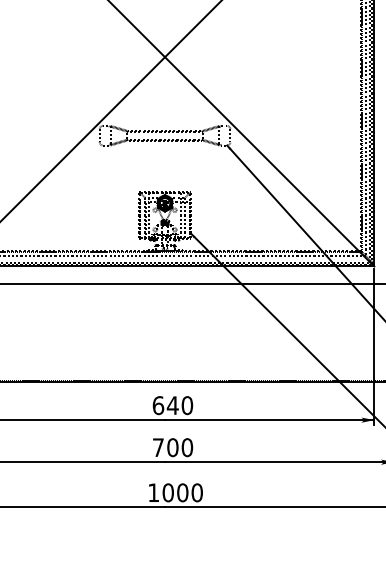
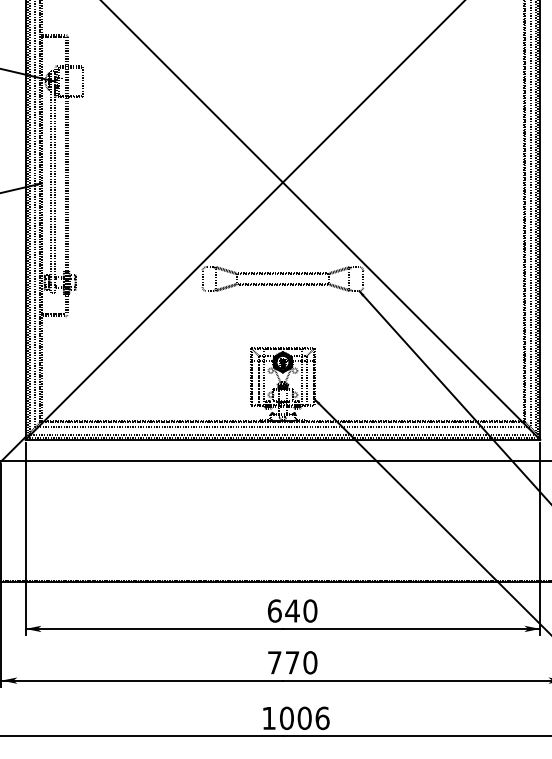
text: (172, 447) -> (292, 662), 700 -> 770
text: (197, 492) -> (322, 717), 1000 -> 1006

